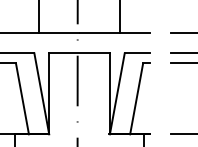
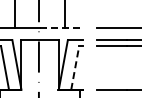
line: (114, 32) -> (61, 27), solid -> dashed
line: (137, 97) -> (75, 67), solid -> dashed

